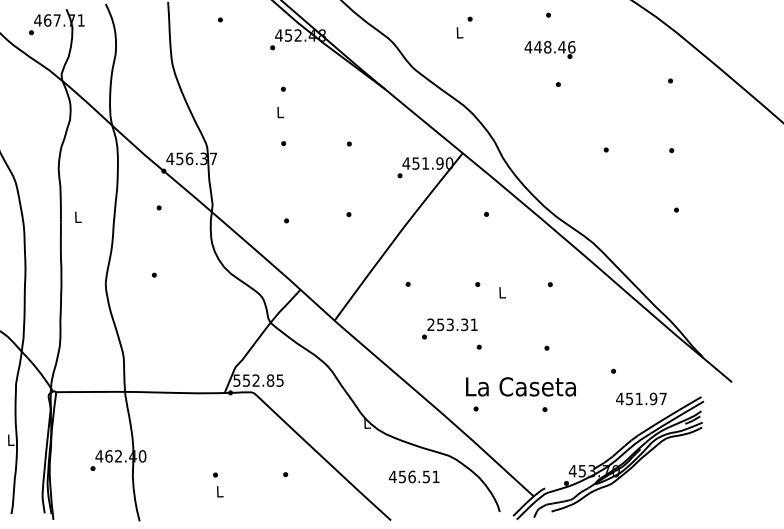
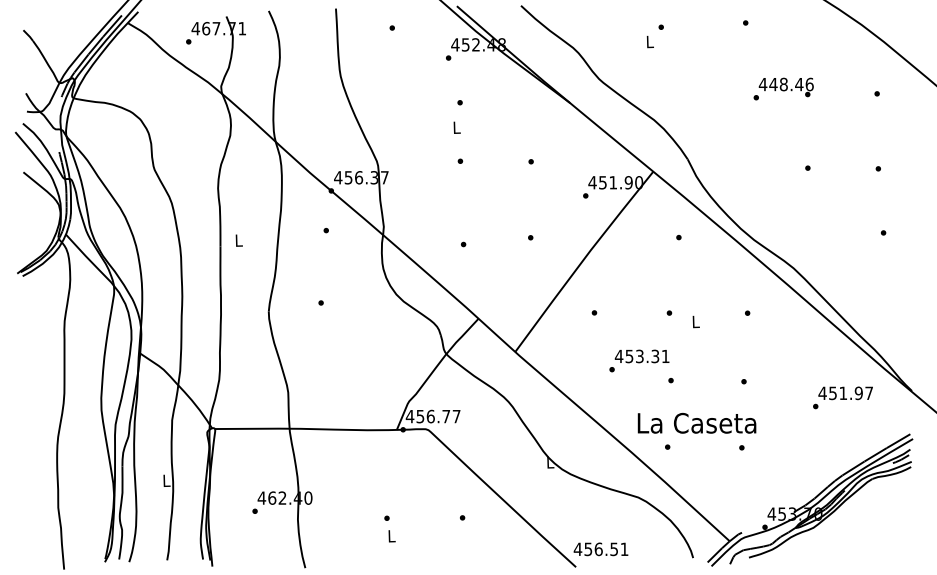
text: (549, 50) -> (785, 87), moved
text: (430, 323) -> (618, 355), 253.31 -> 453.31
text: (257, 380) -> (432, 416), 552.85 -> 456.77
text: (520, 386) -> (696, 422), moved
text: (641, 399) -> (845, 393), moved
text: (413, 477) -> (600, 549), moved

